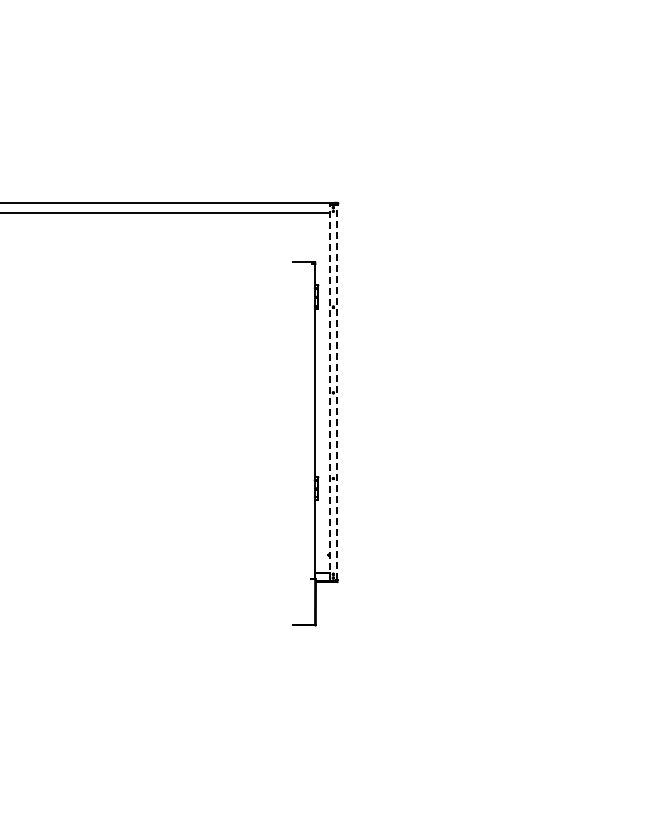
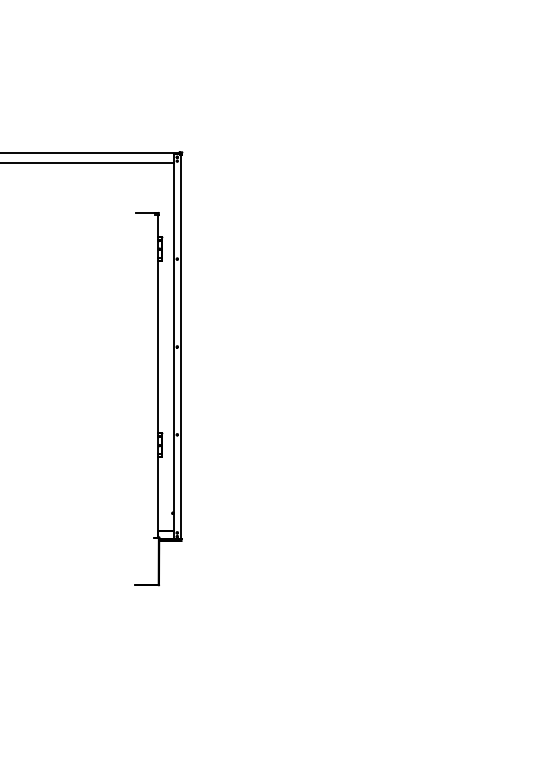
line: (330, 392) -> (174, 346), dashed -> solid
line: (337, 392) -> (181, 346), dashed -> solid

